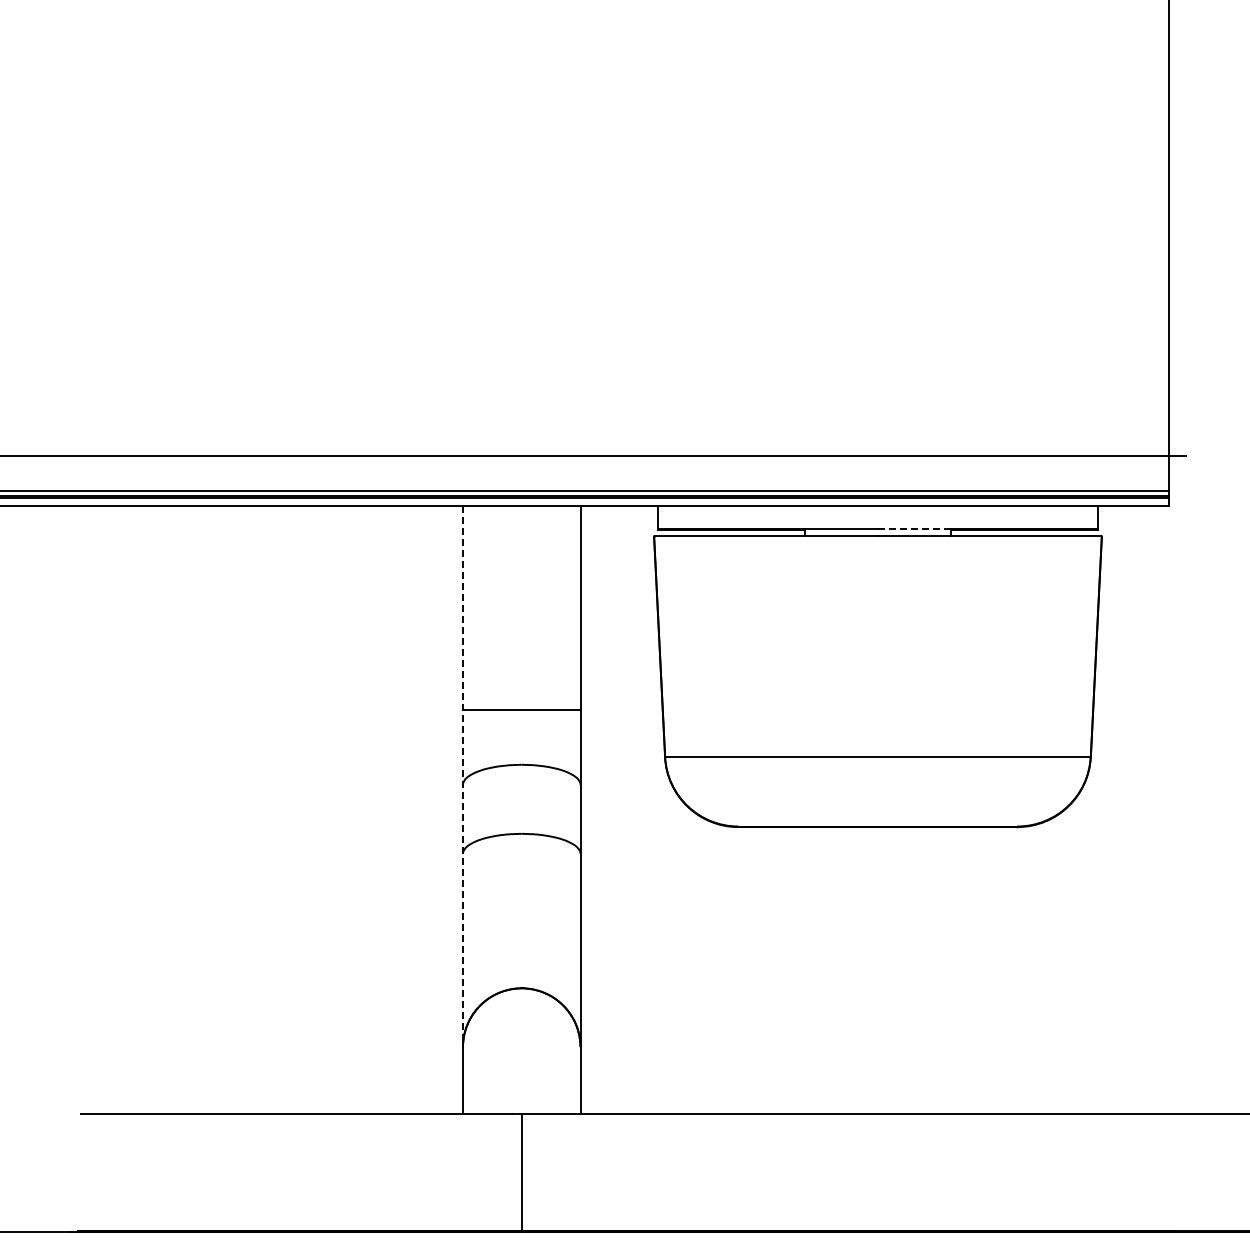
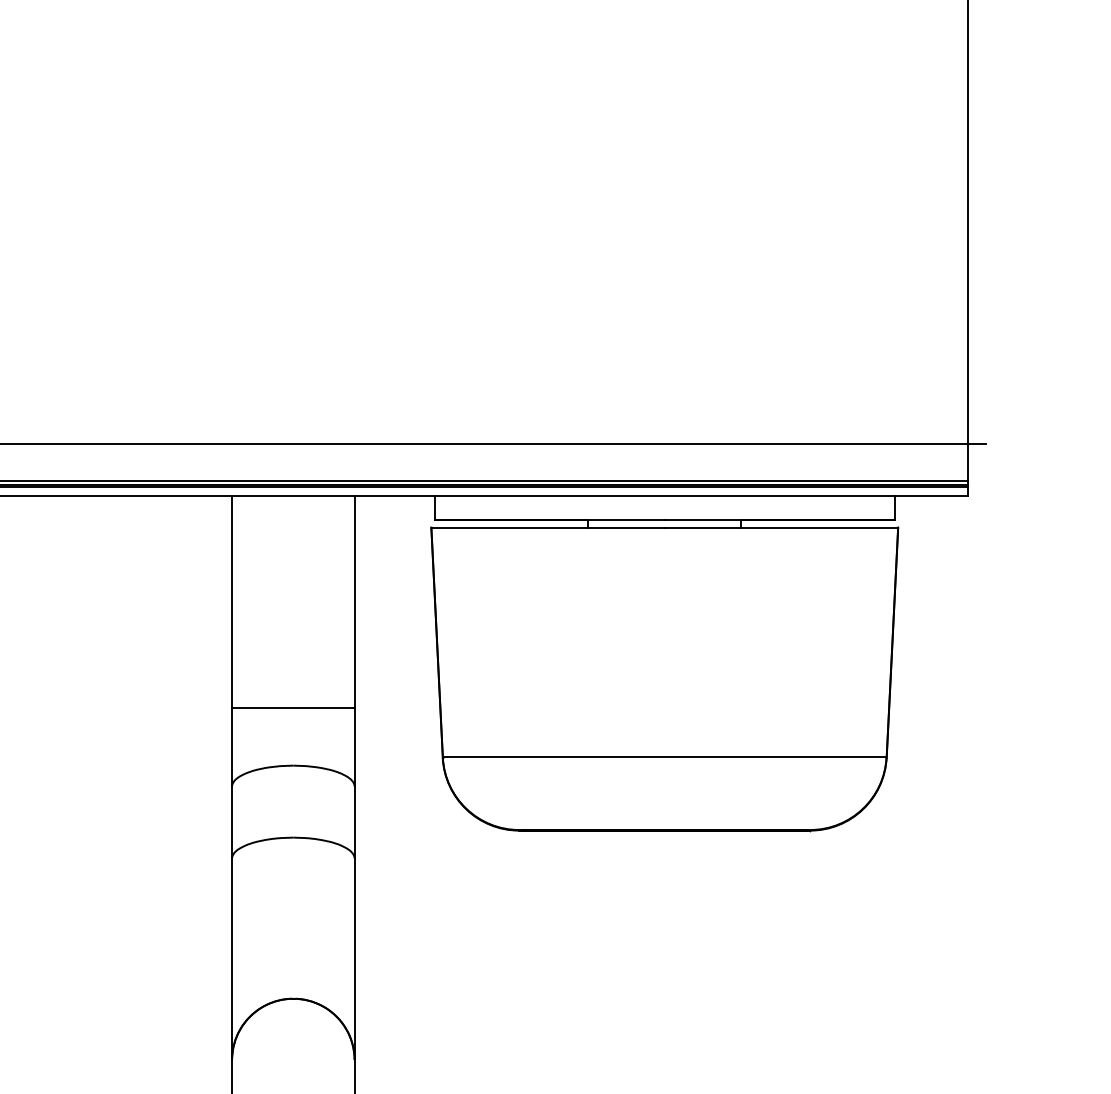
line: (914, 529) -> (702, 520), dashed -> solid
line: (463, 776) -> (232, 777), dashed -> solid

